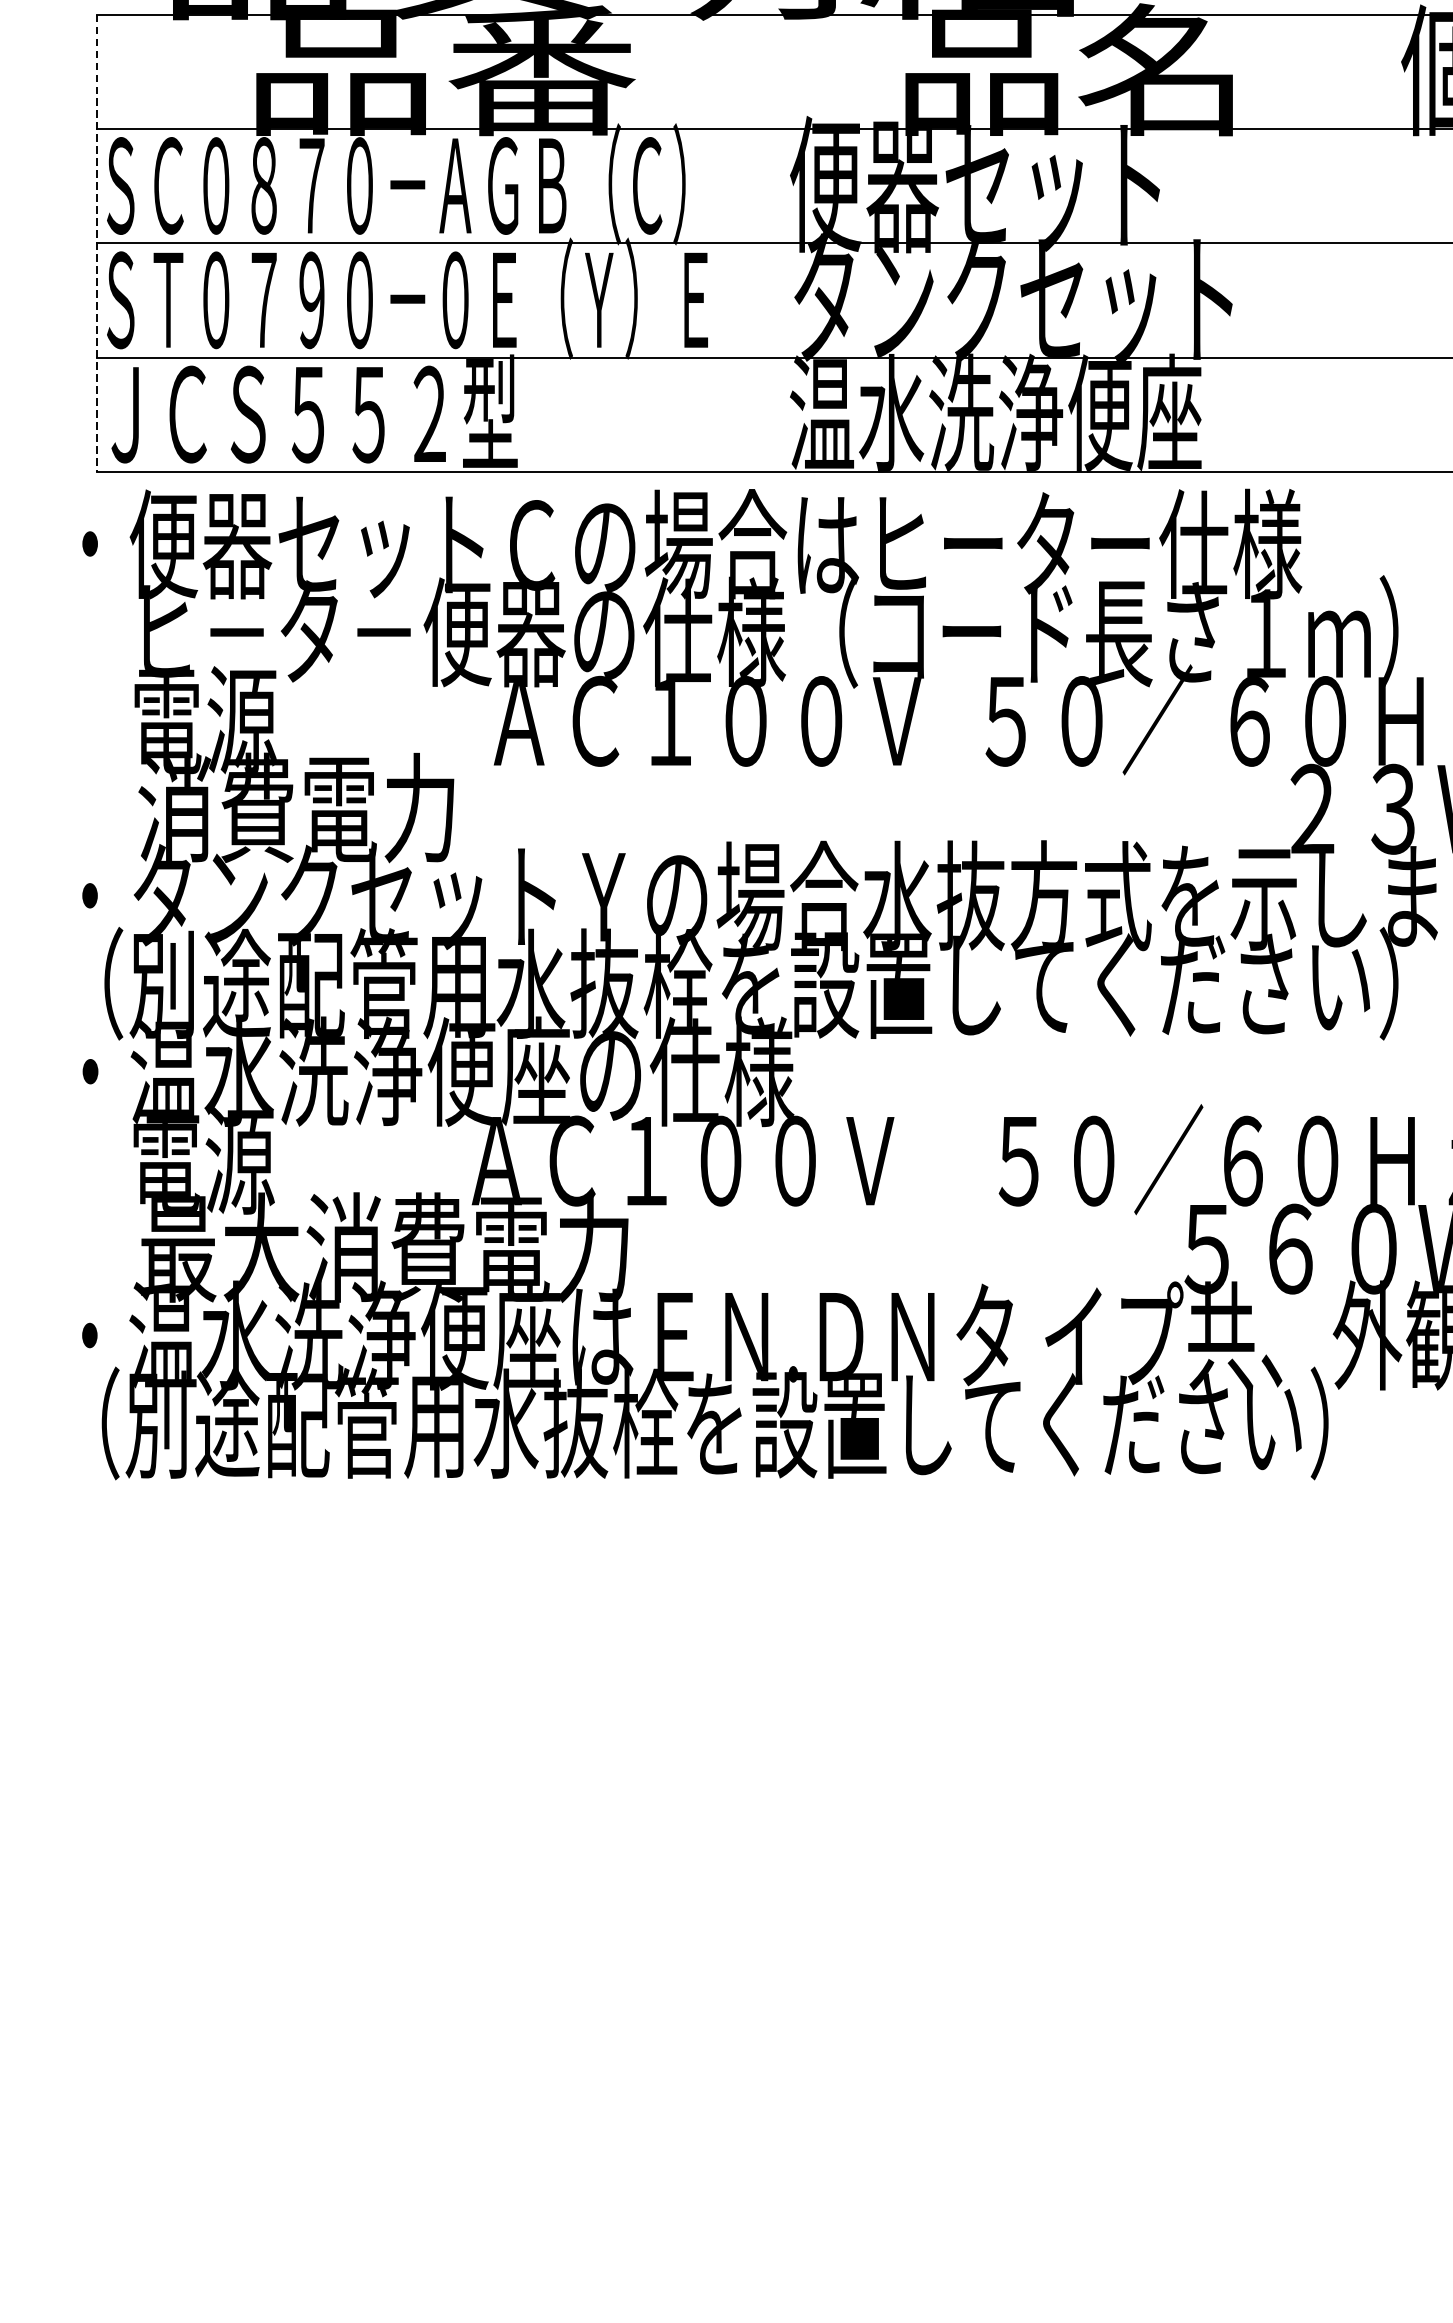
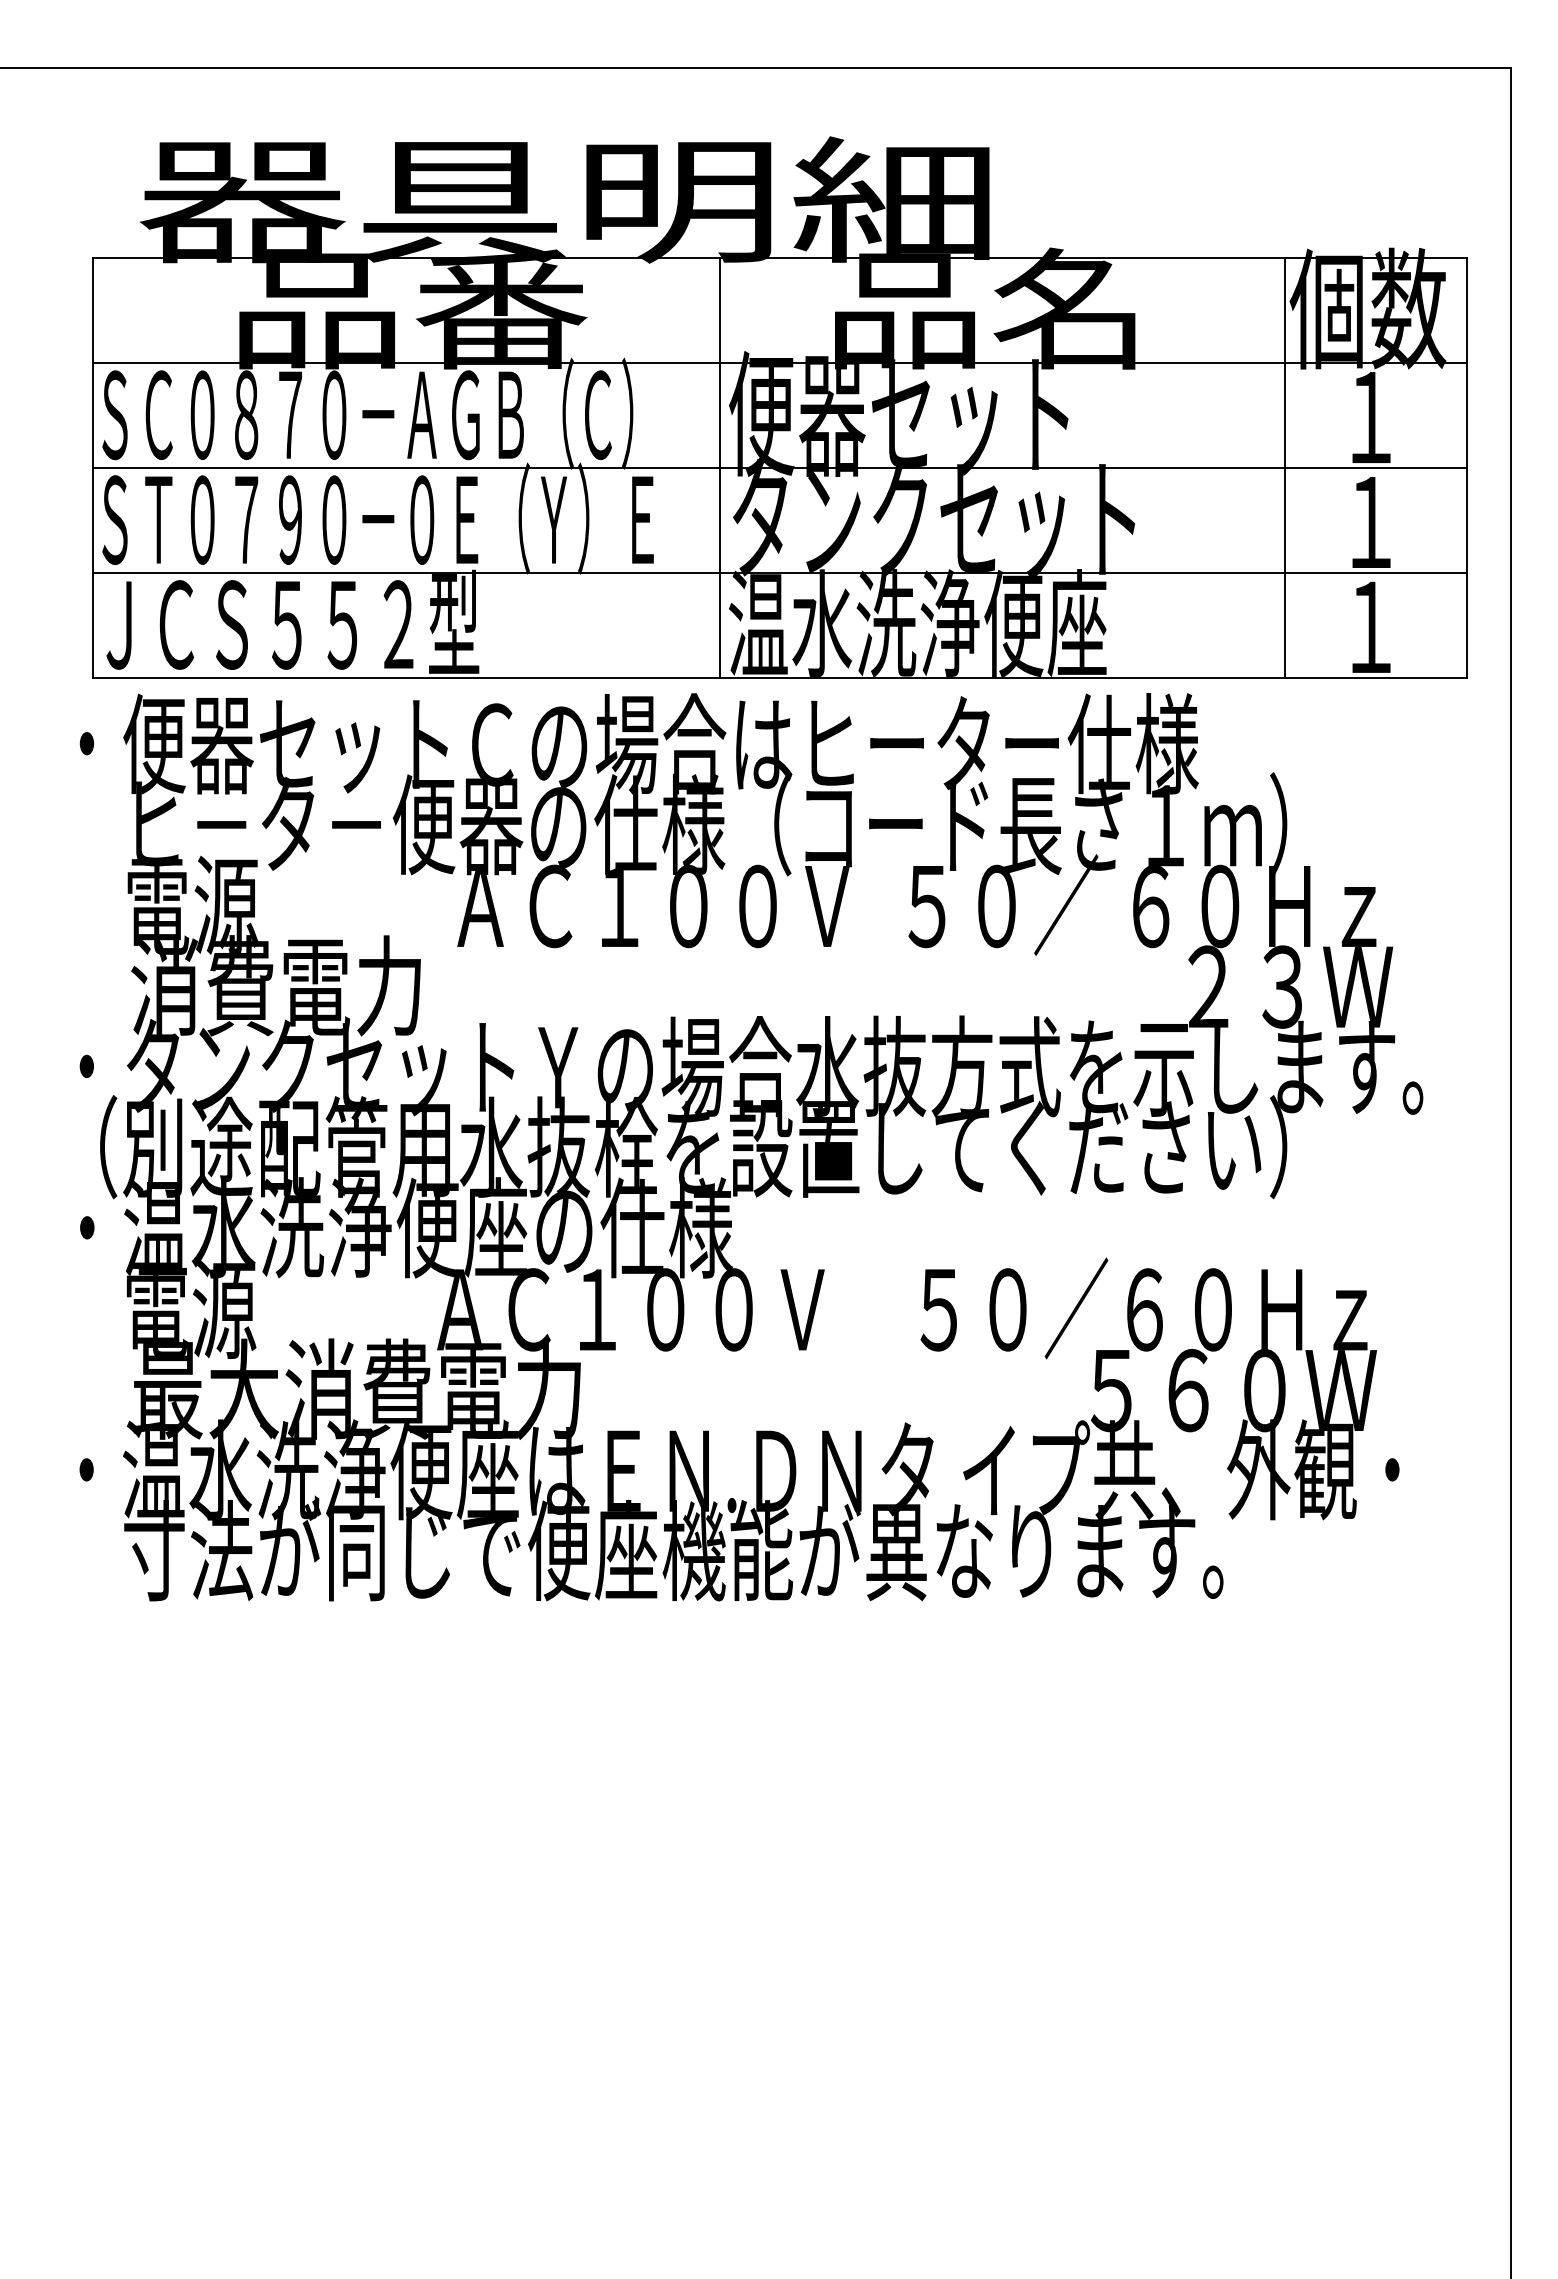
line: (96, 242) -> (92, 467), dashed -> solid
line: (780, 242) -> (720, 467), added
line: (1396, 242) -> (1285, 467), added
text: (715, 1423) -> (660, 1550), （別途配管用水抜栓を設置してください） -> 寸法が同じで便座機能が異なります。

